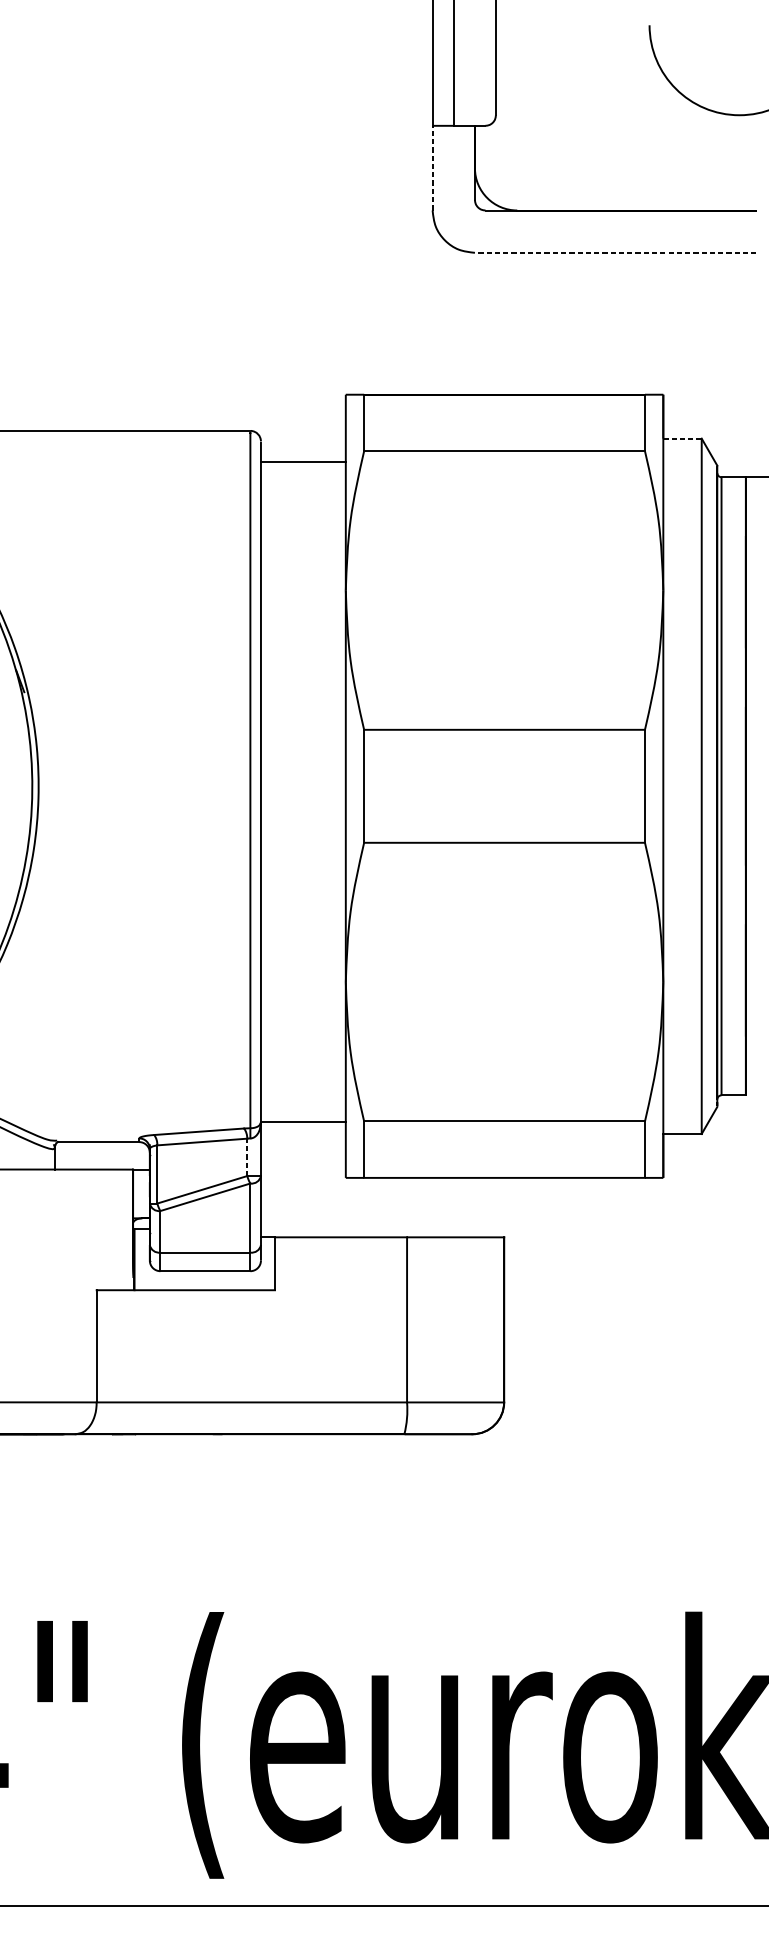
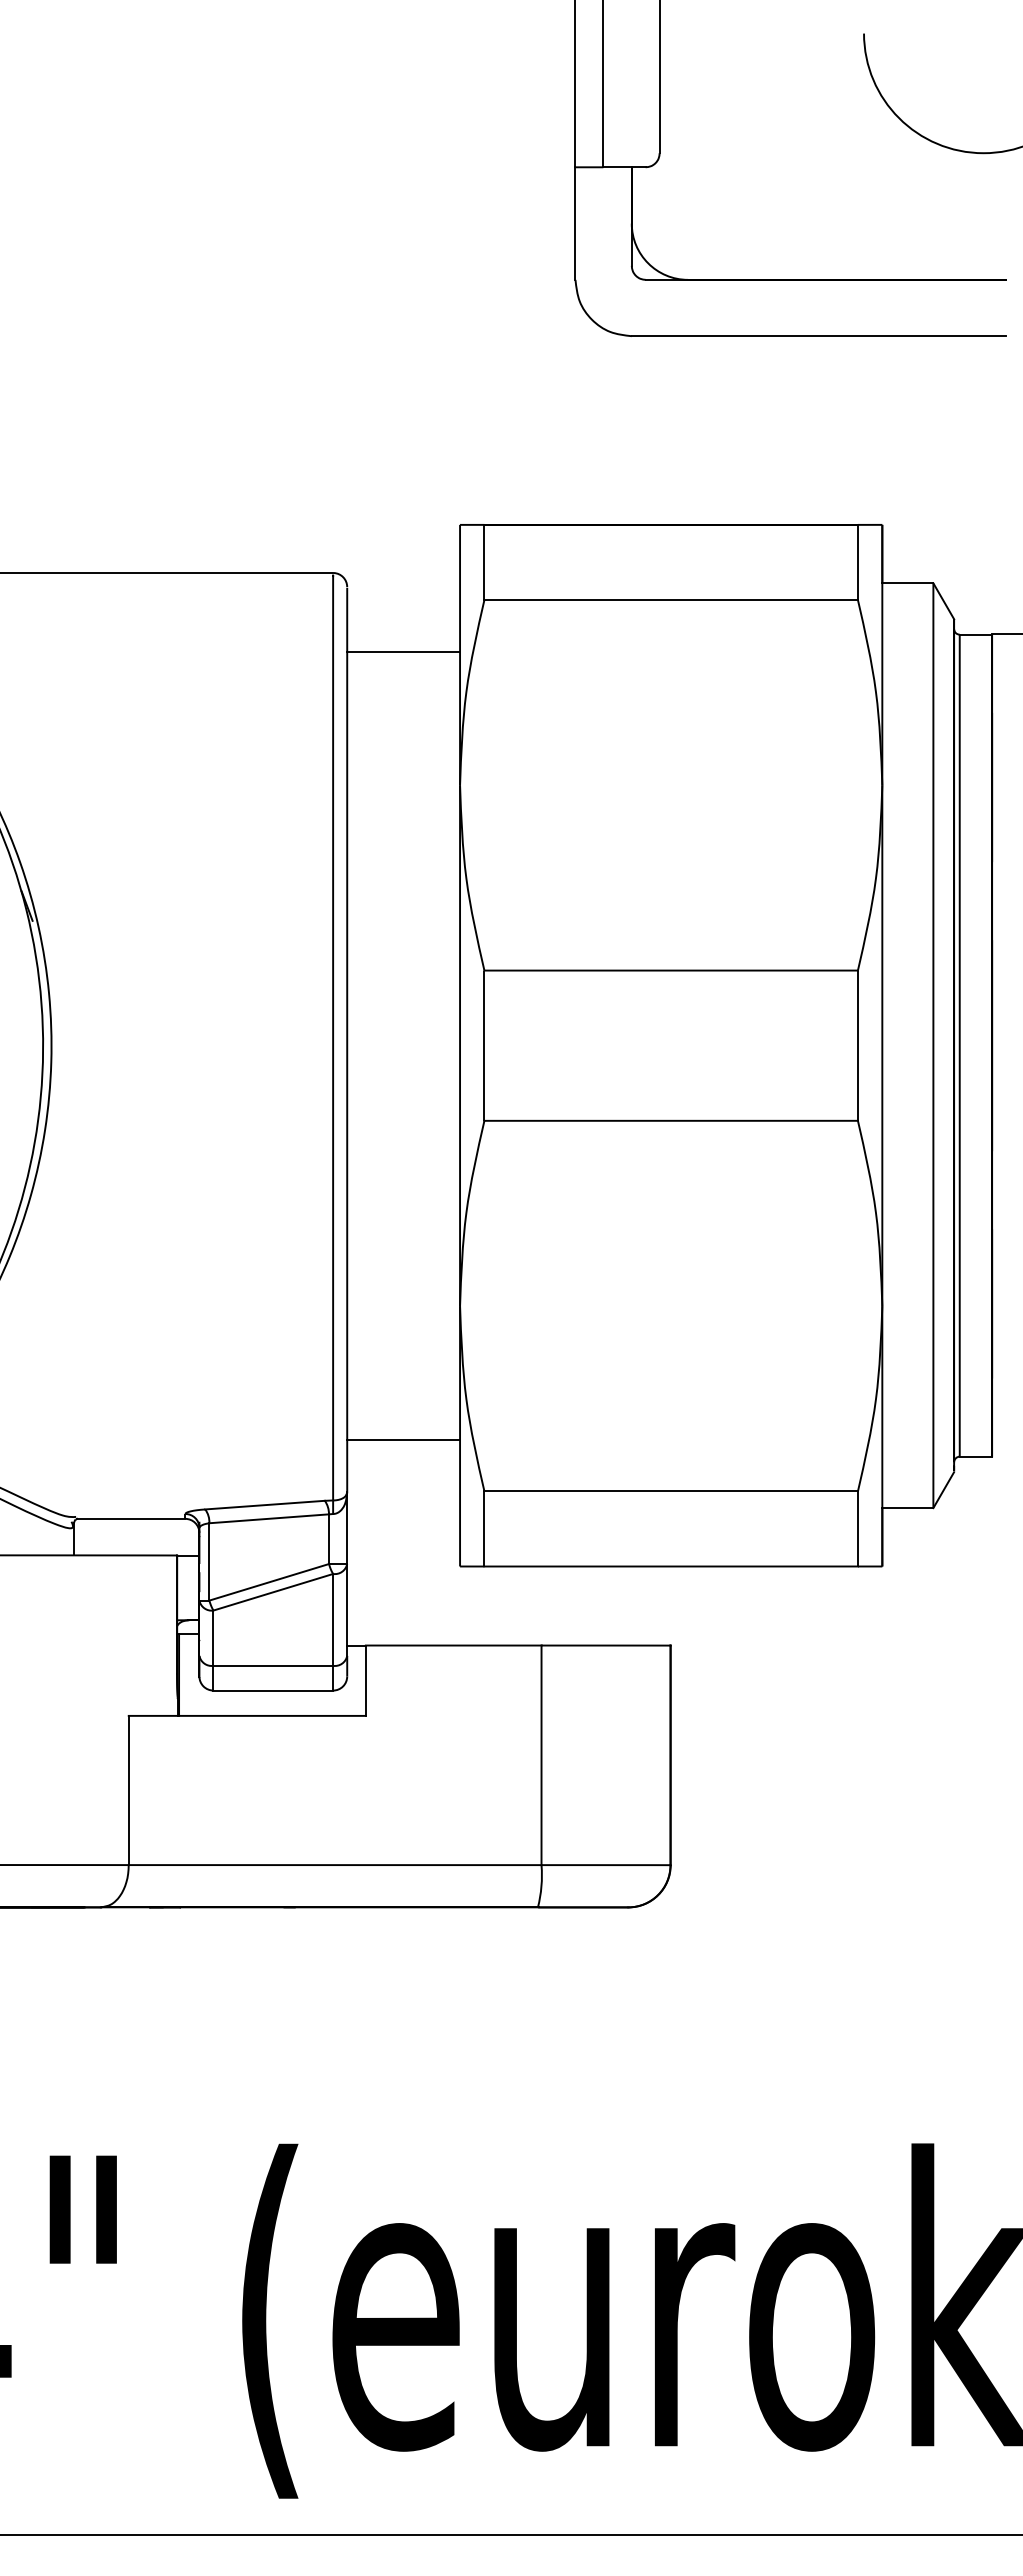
line: (432, 168) -> (575, 223), dashed -> solid
line: (615, 253) -> (818, 336), dashed -> solid
line: (682, 438) -> (907, 583), dashed -> solid
line: (303, 462) -> (403, 651), moved
line: (303, 1122) -> (403, 1440), moved
line: (247, 1157) -> (329, 1539), dashed -> solid

